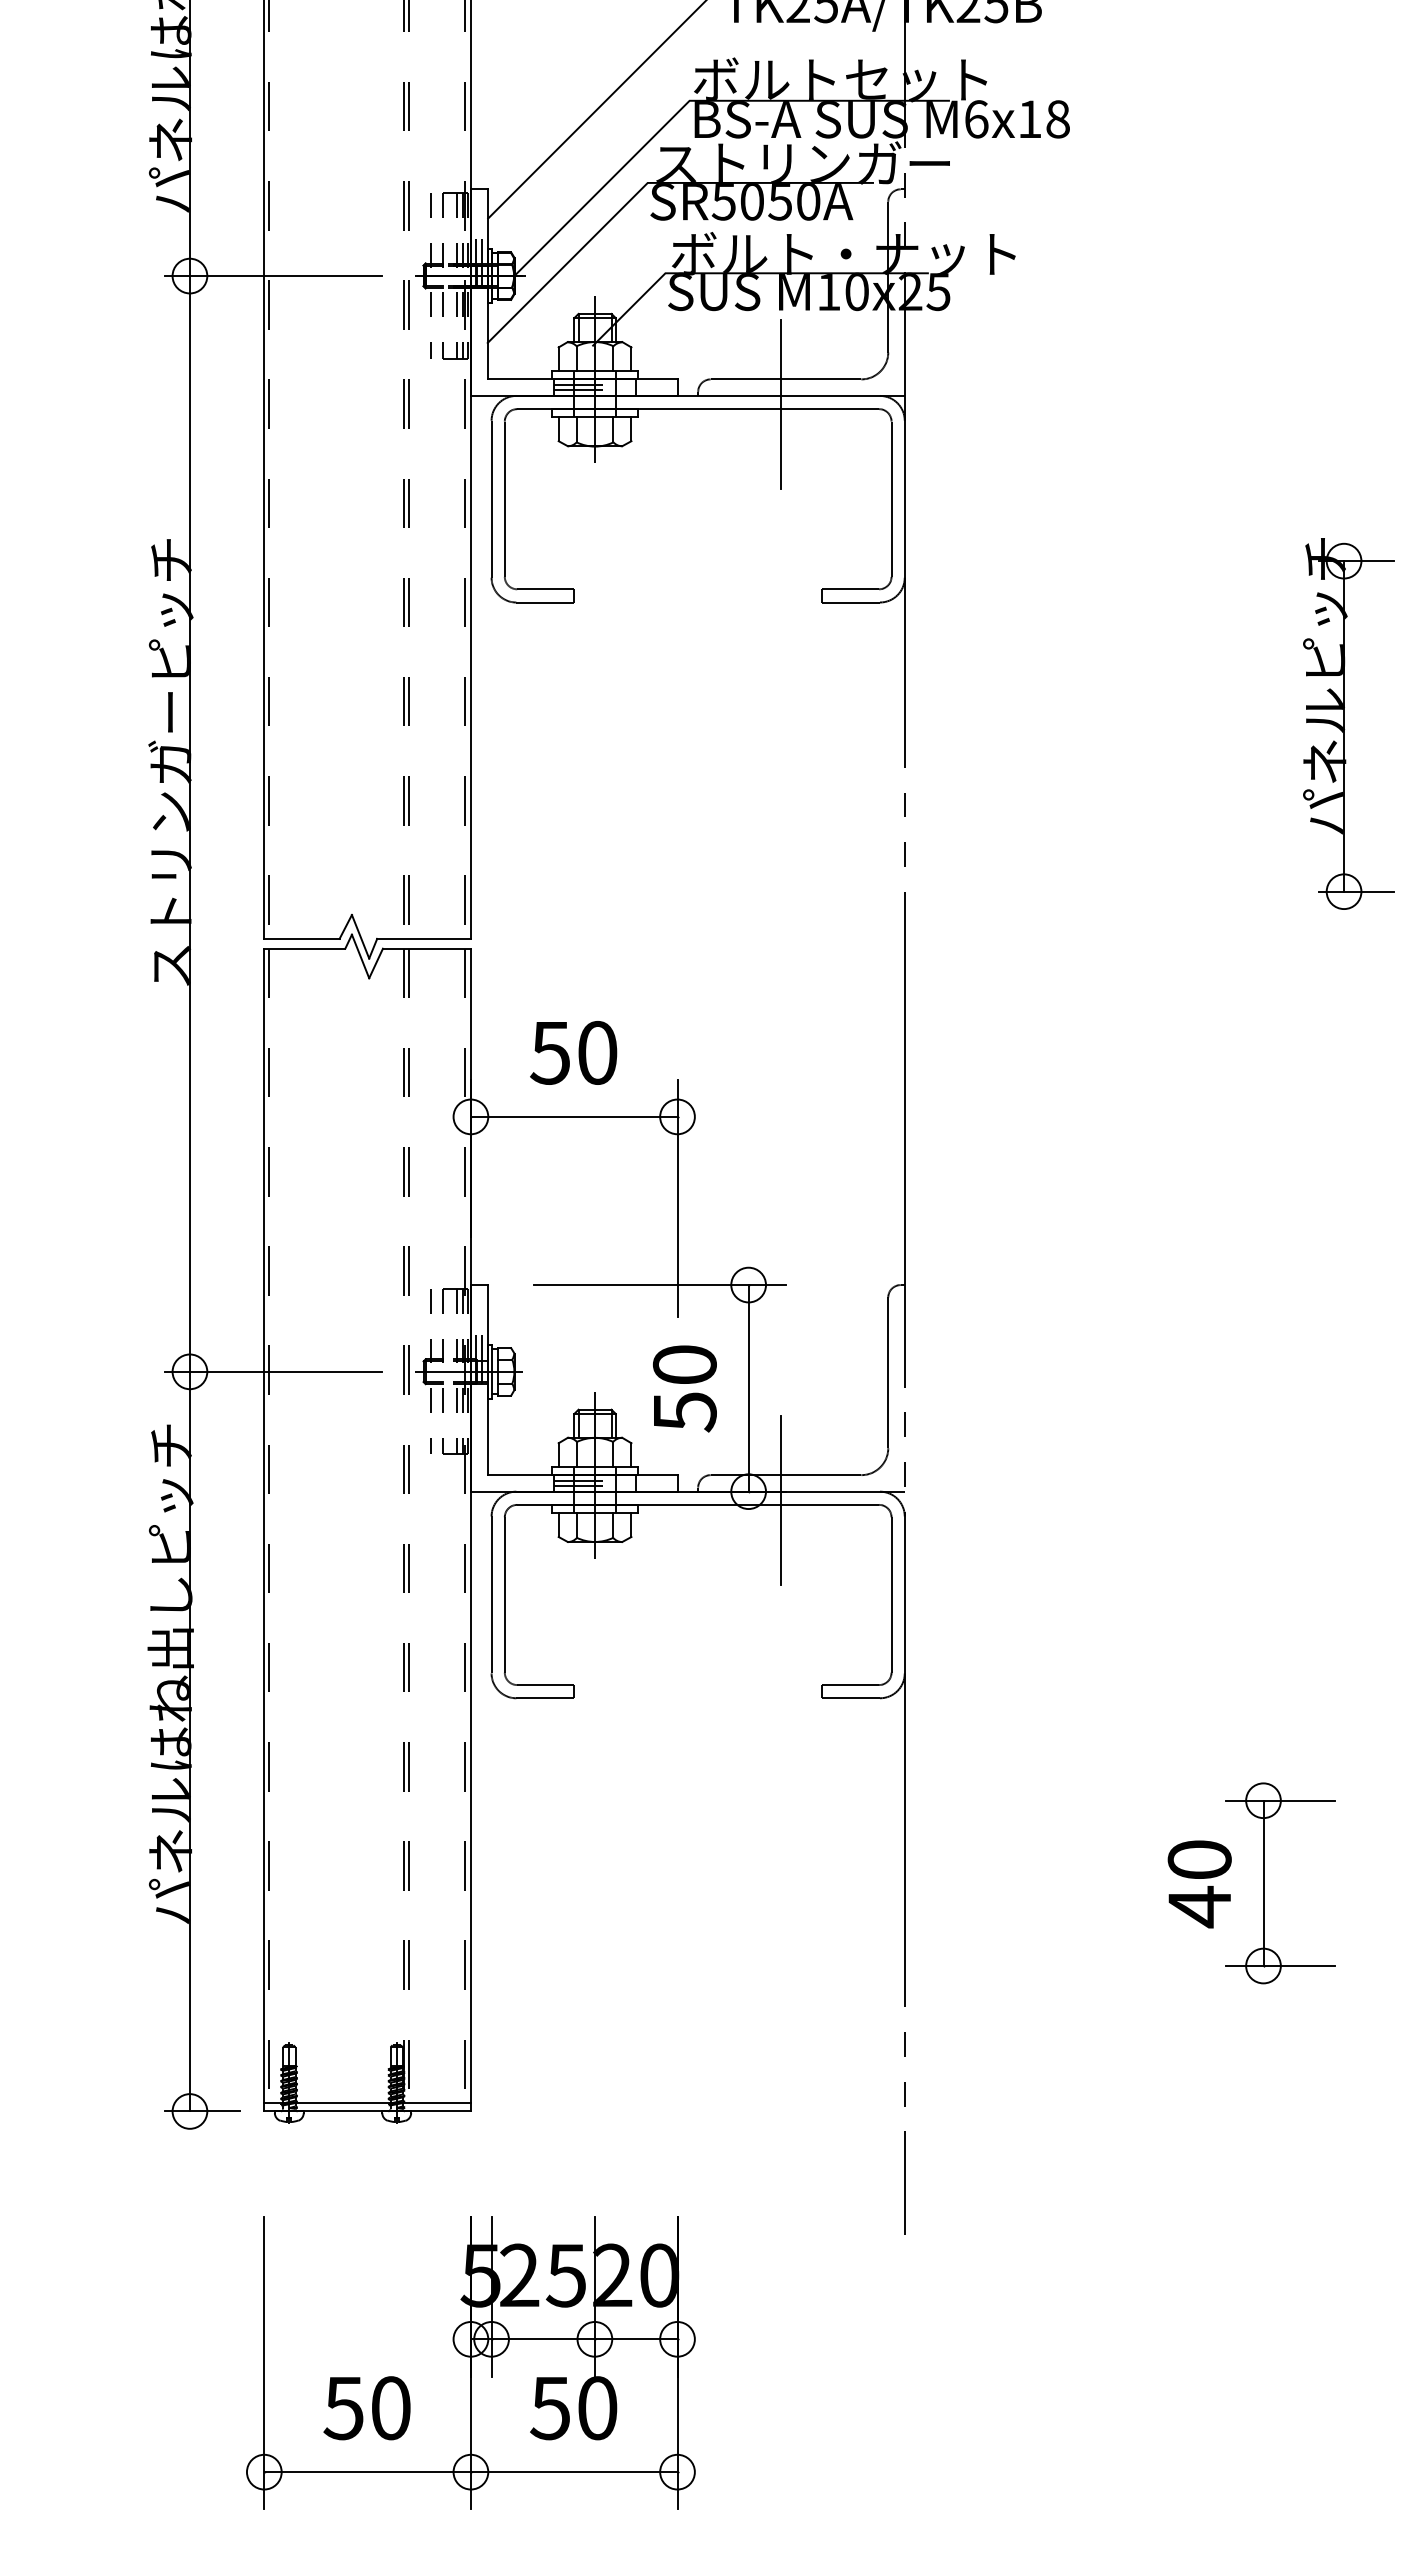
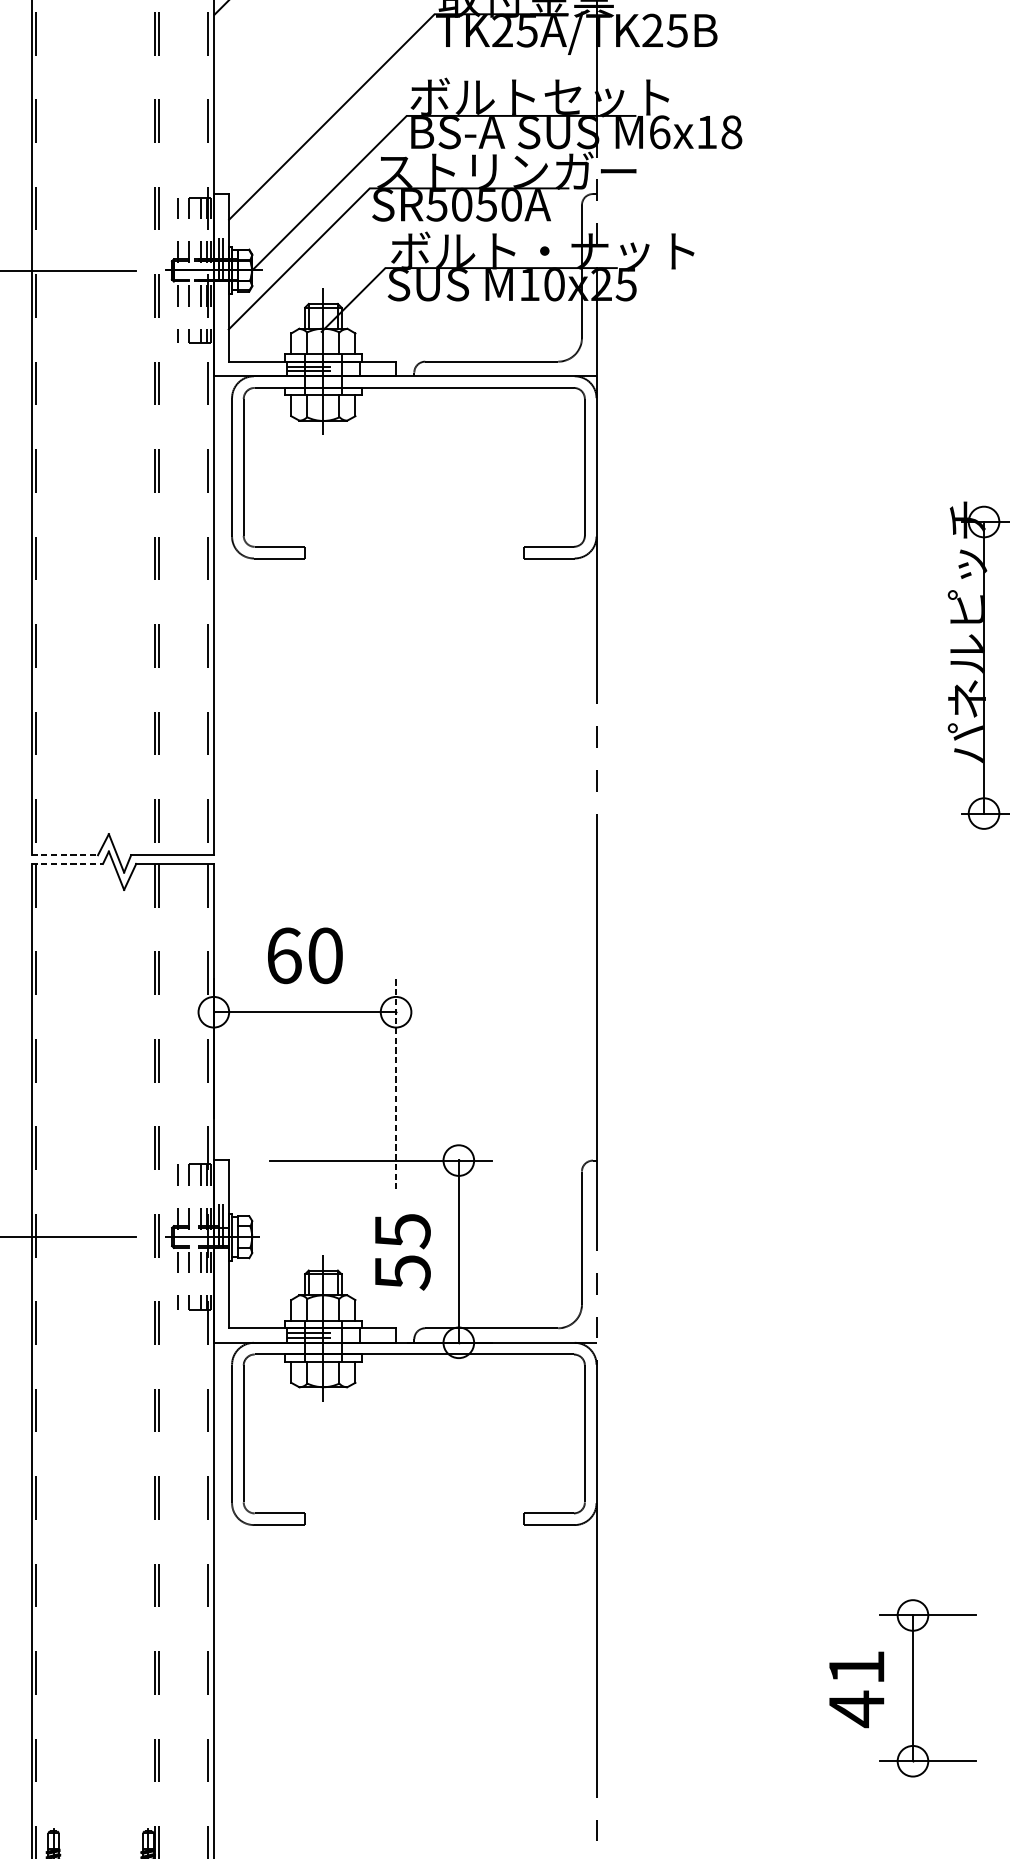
line: (780, 404) -> (486, 383), removed
line: (301, 938) -> (64, 854), solid -> dashed
line: (305, 948) -> (67, 863), solid -> dashed
text: (550, 1052) -> (284, 955), 50 -> 60
line: (677, 1198) -> (396, 1084), solid -> dashed
text: (684, 1365) -> (402, 1231), 50 -> 55
line: (780, 1500) -> (486, 1350), removed
text: (1199, 1859) -> (856, 1667), 40 -> 41

